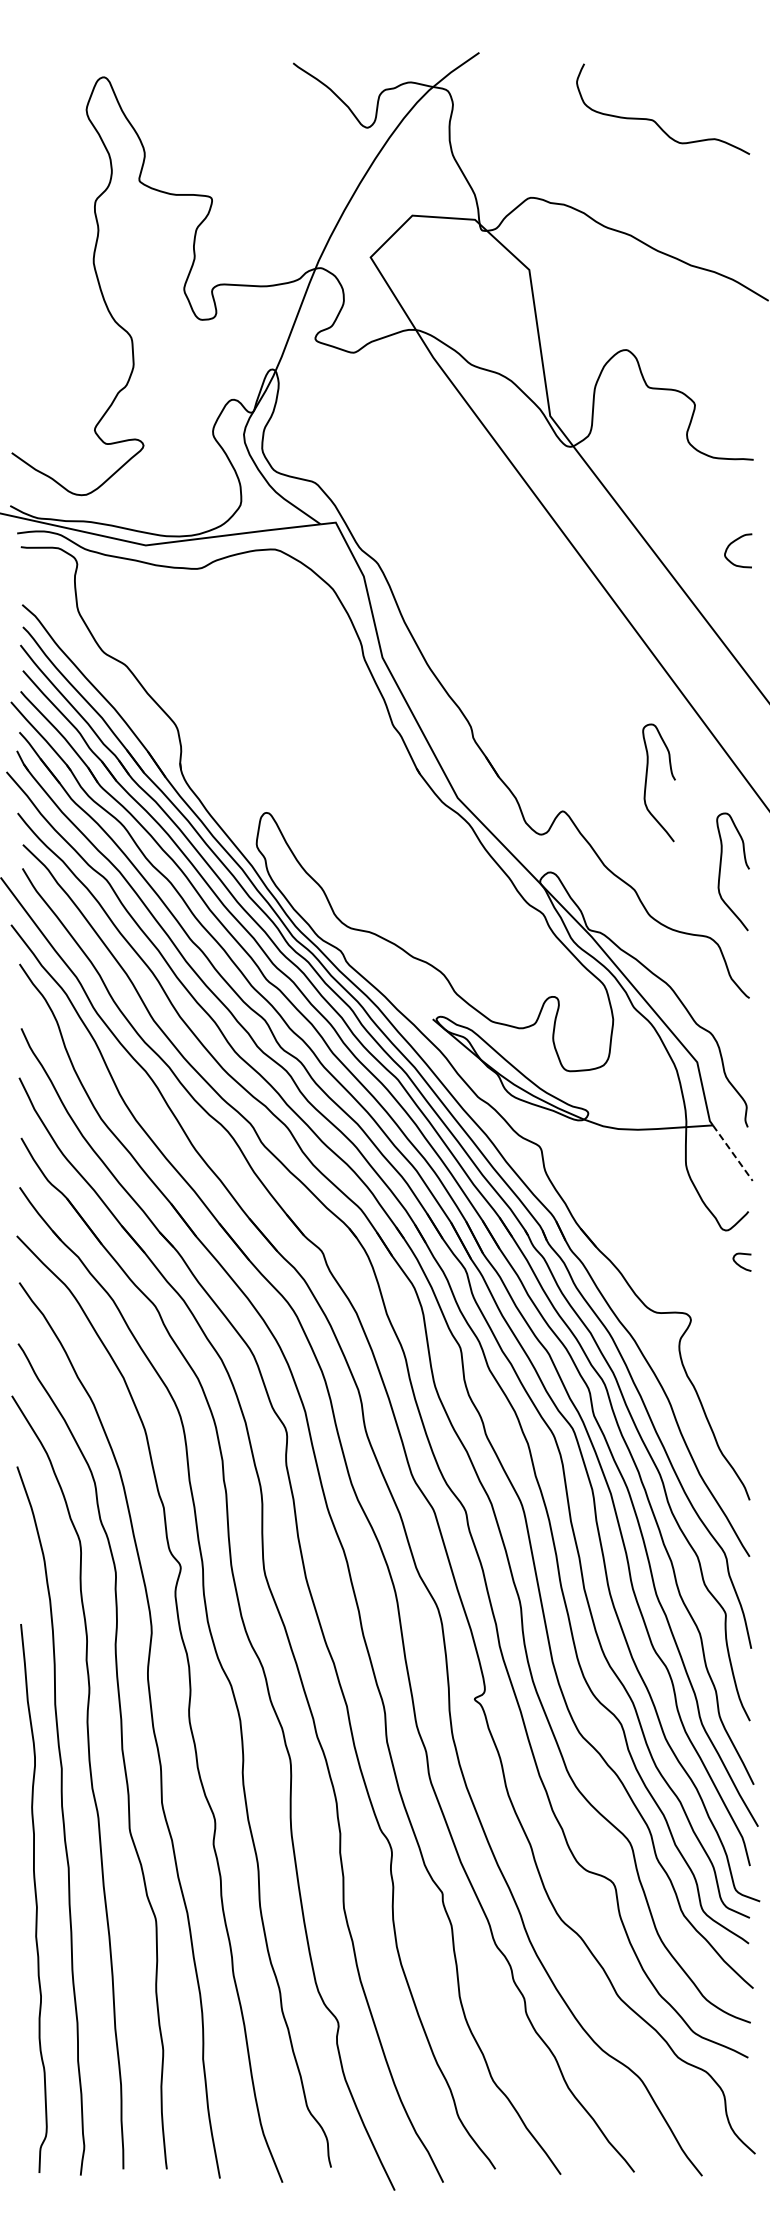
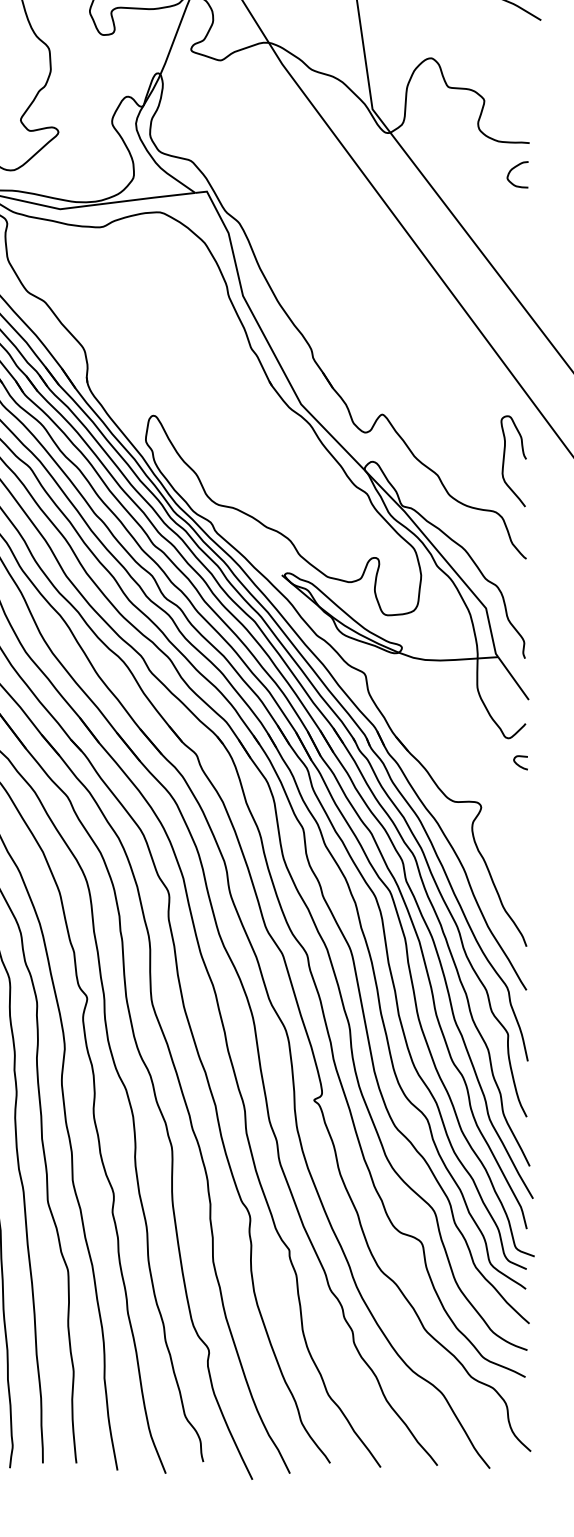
curve: (734, 542) -> (514, 168), moved
curve: (647, 778) -> (447, 389), removed
line: (733, 1153) -> (514, 678), dashed -> solid

